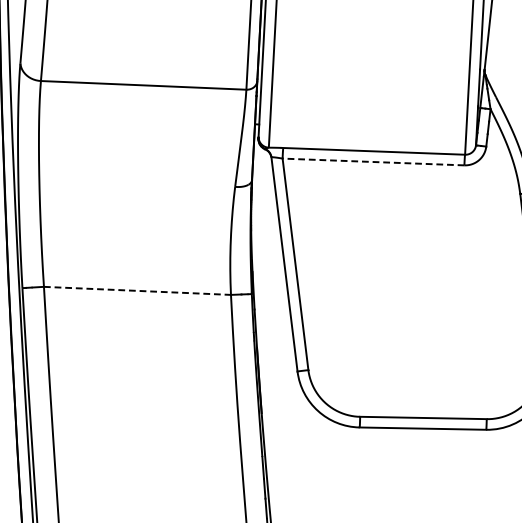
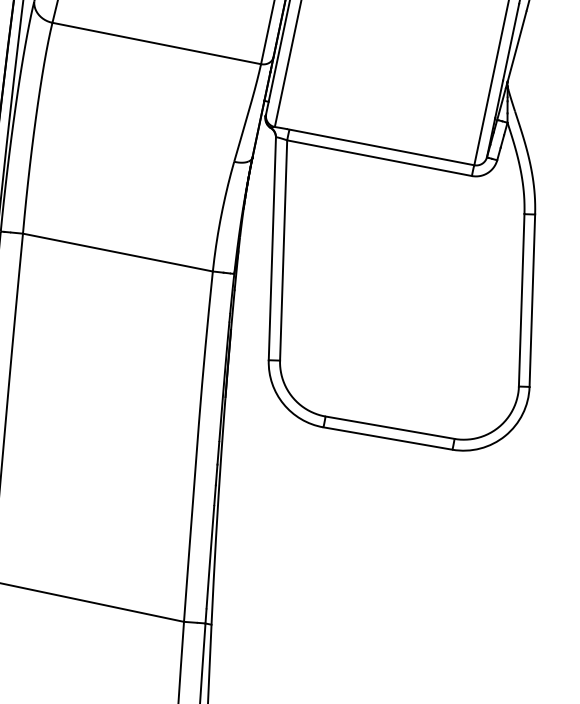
line: (373, 162) -> (379, 158), dashed -> solid
line: (137, 290) -> (117, 252), dashed -> solid

